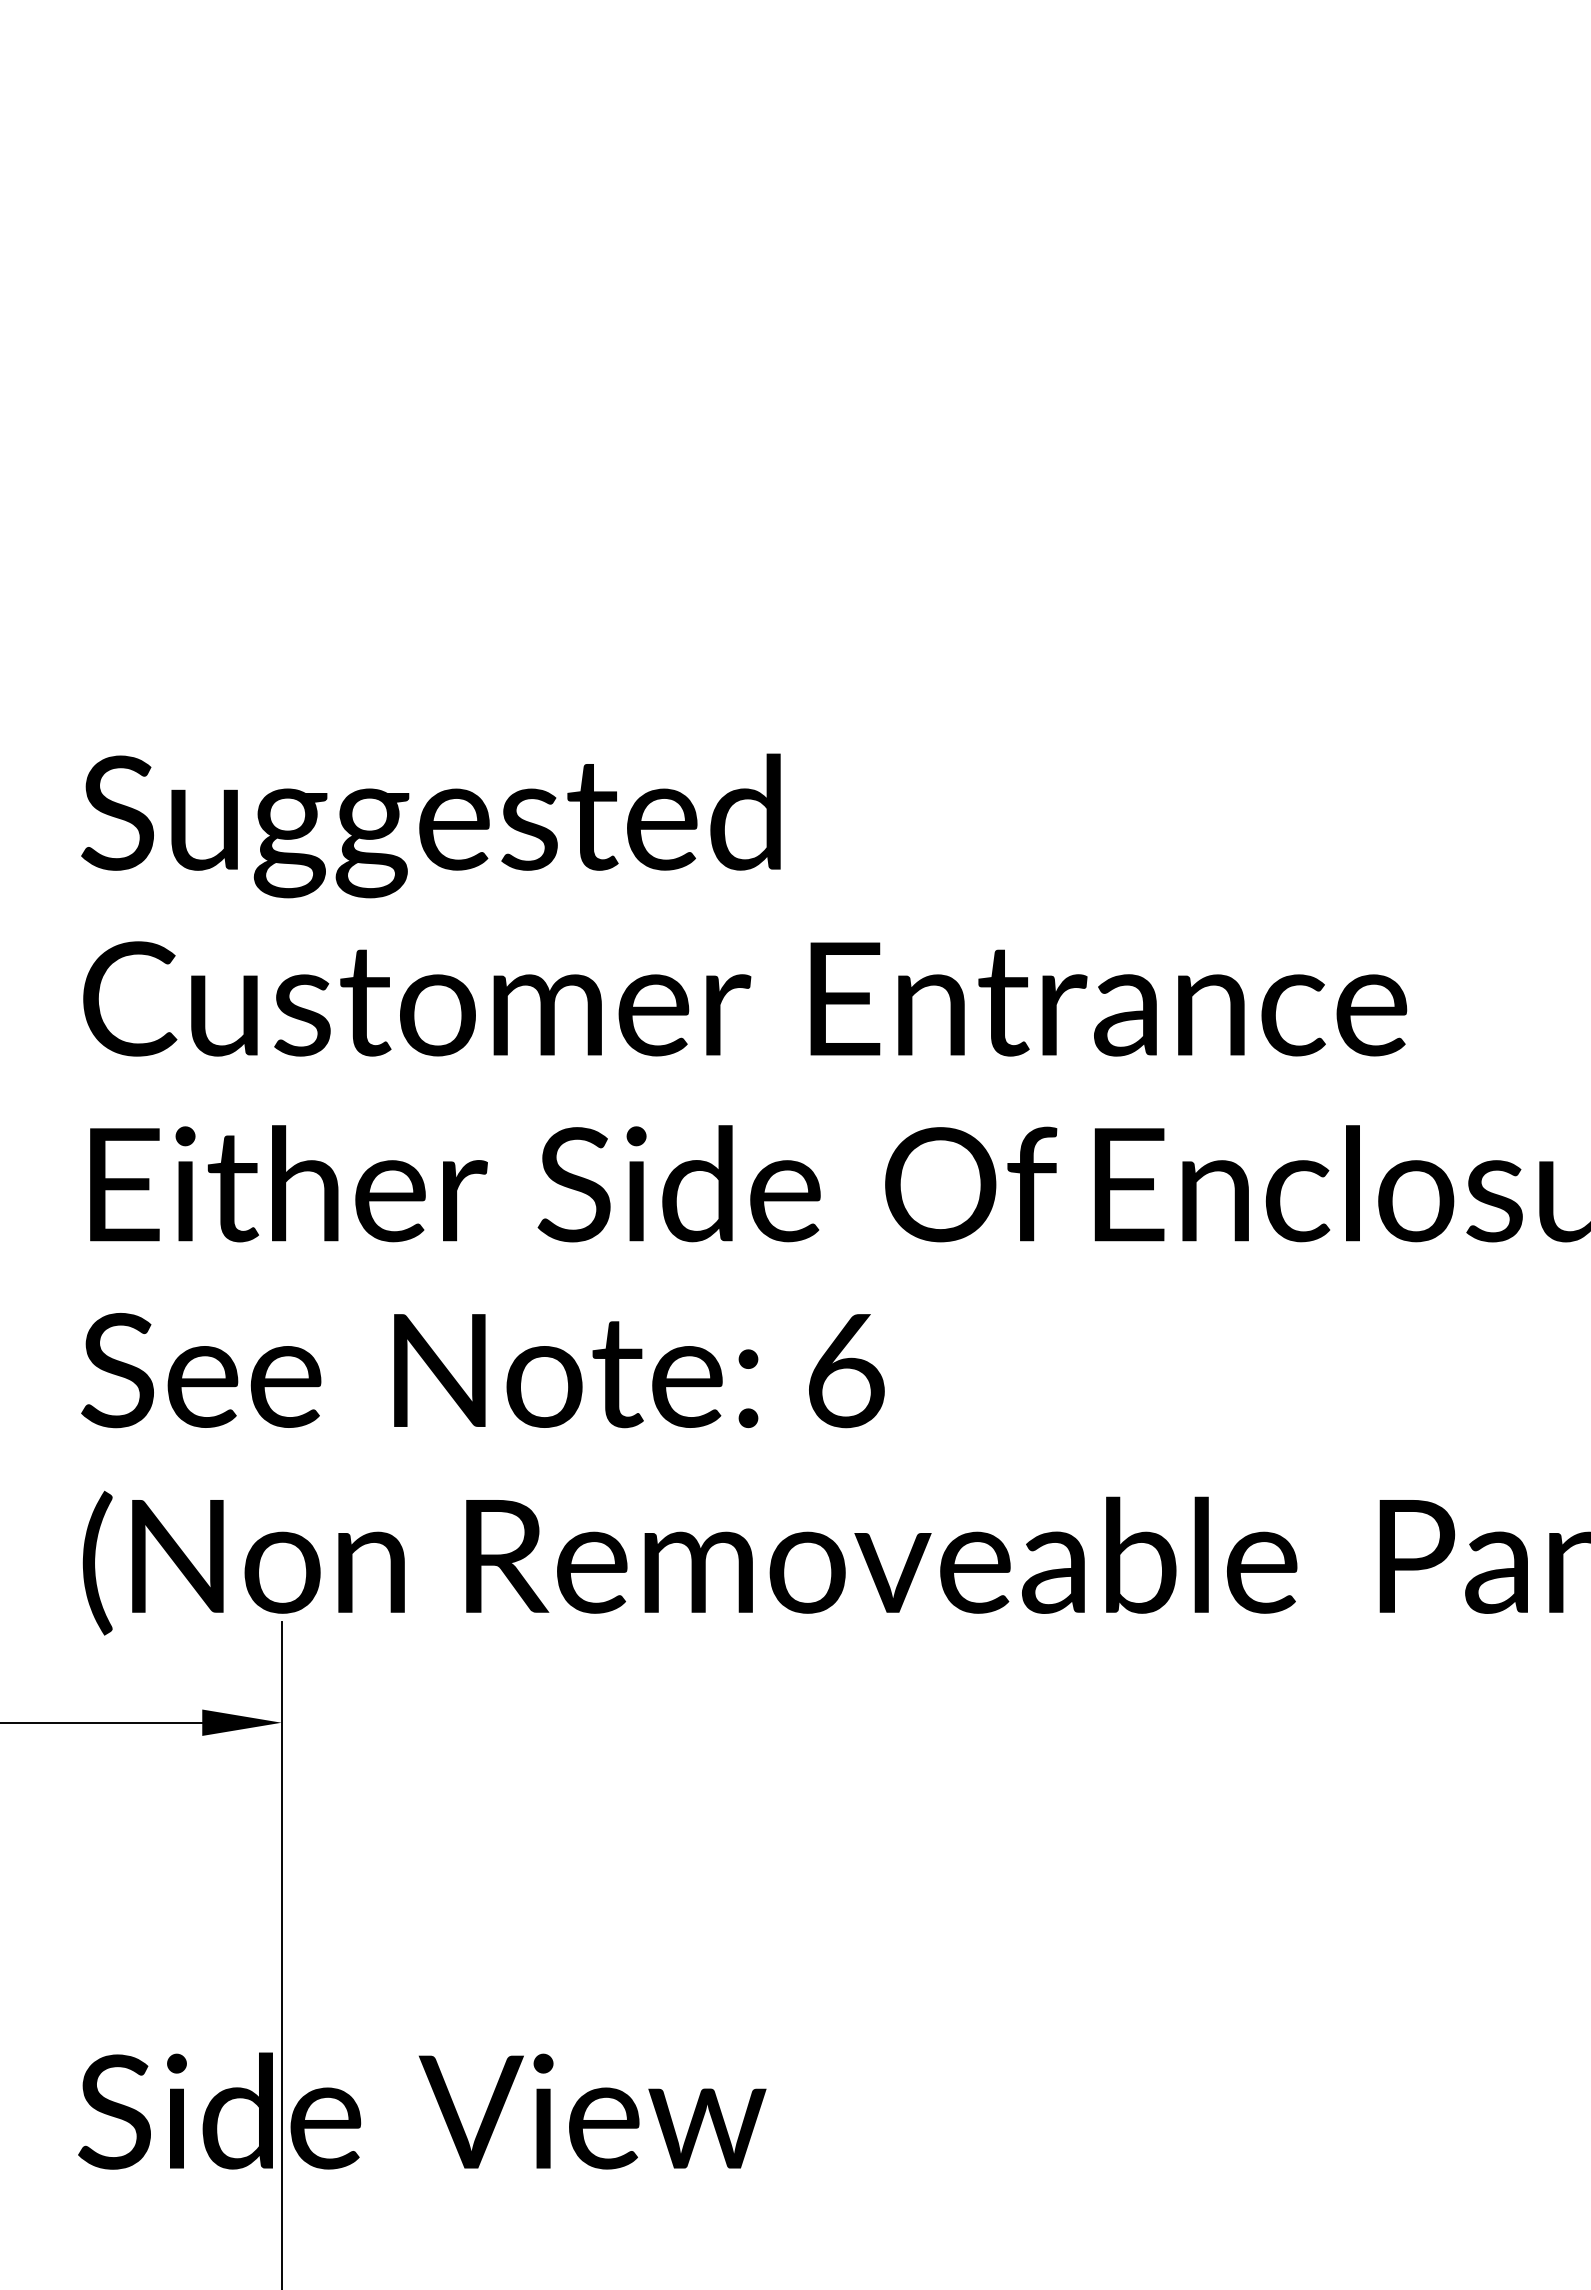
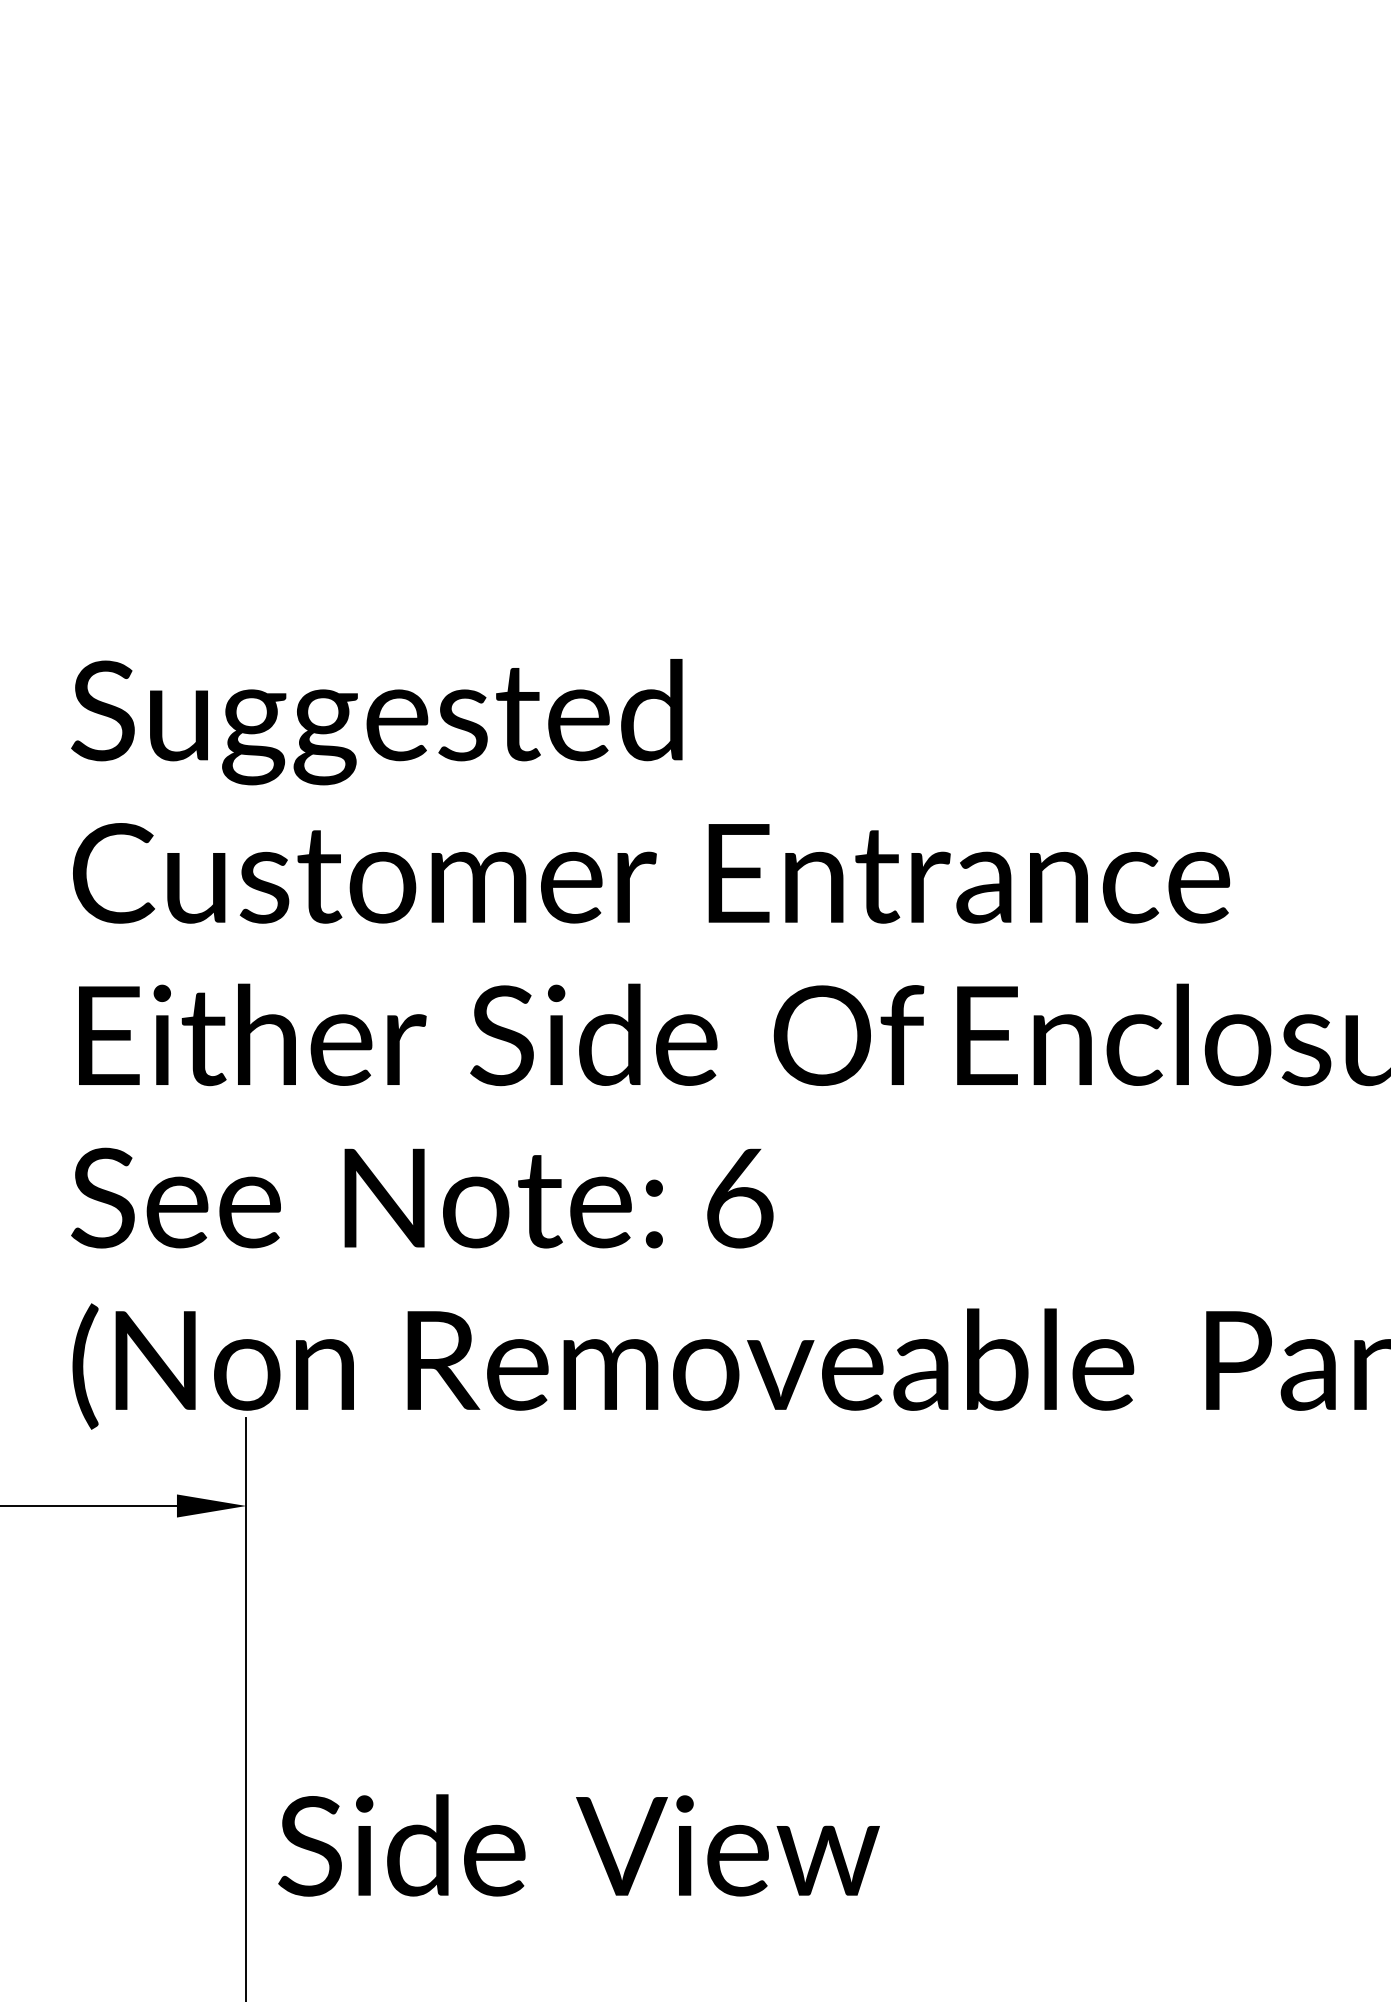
text: (422, 2110) -> (579, 1844), moved

